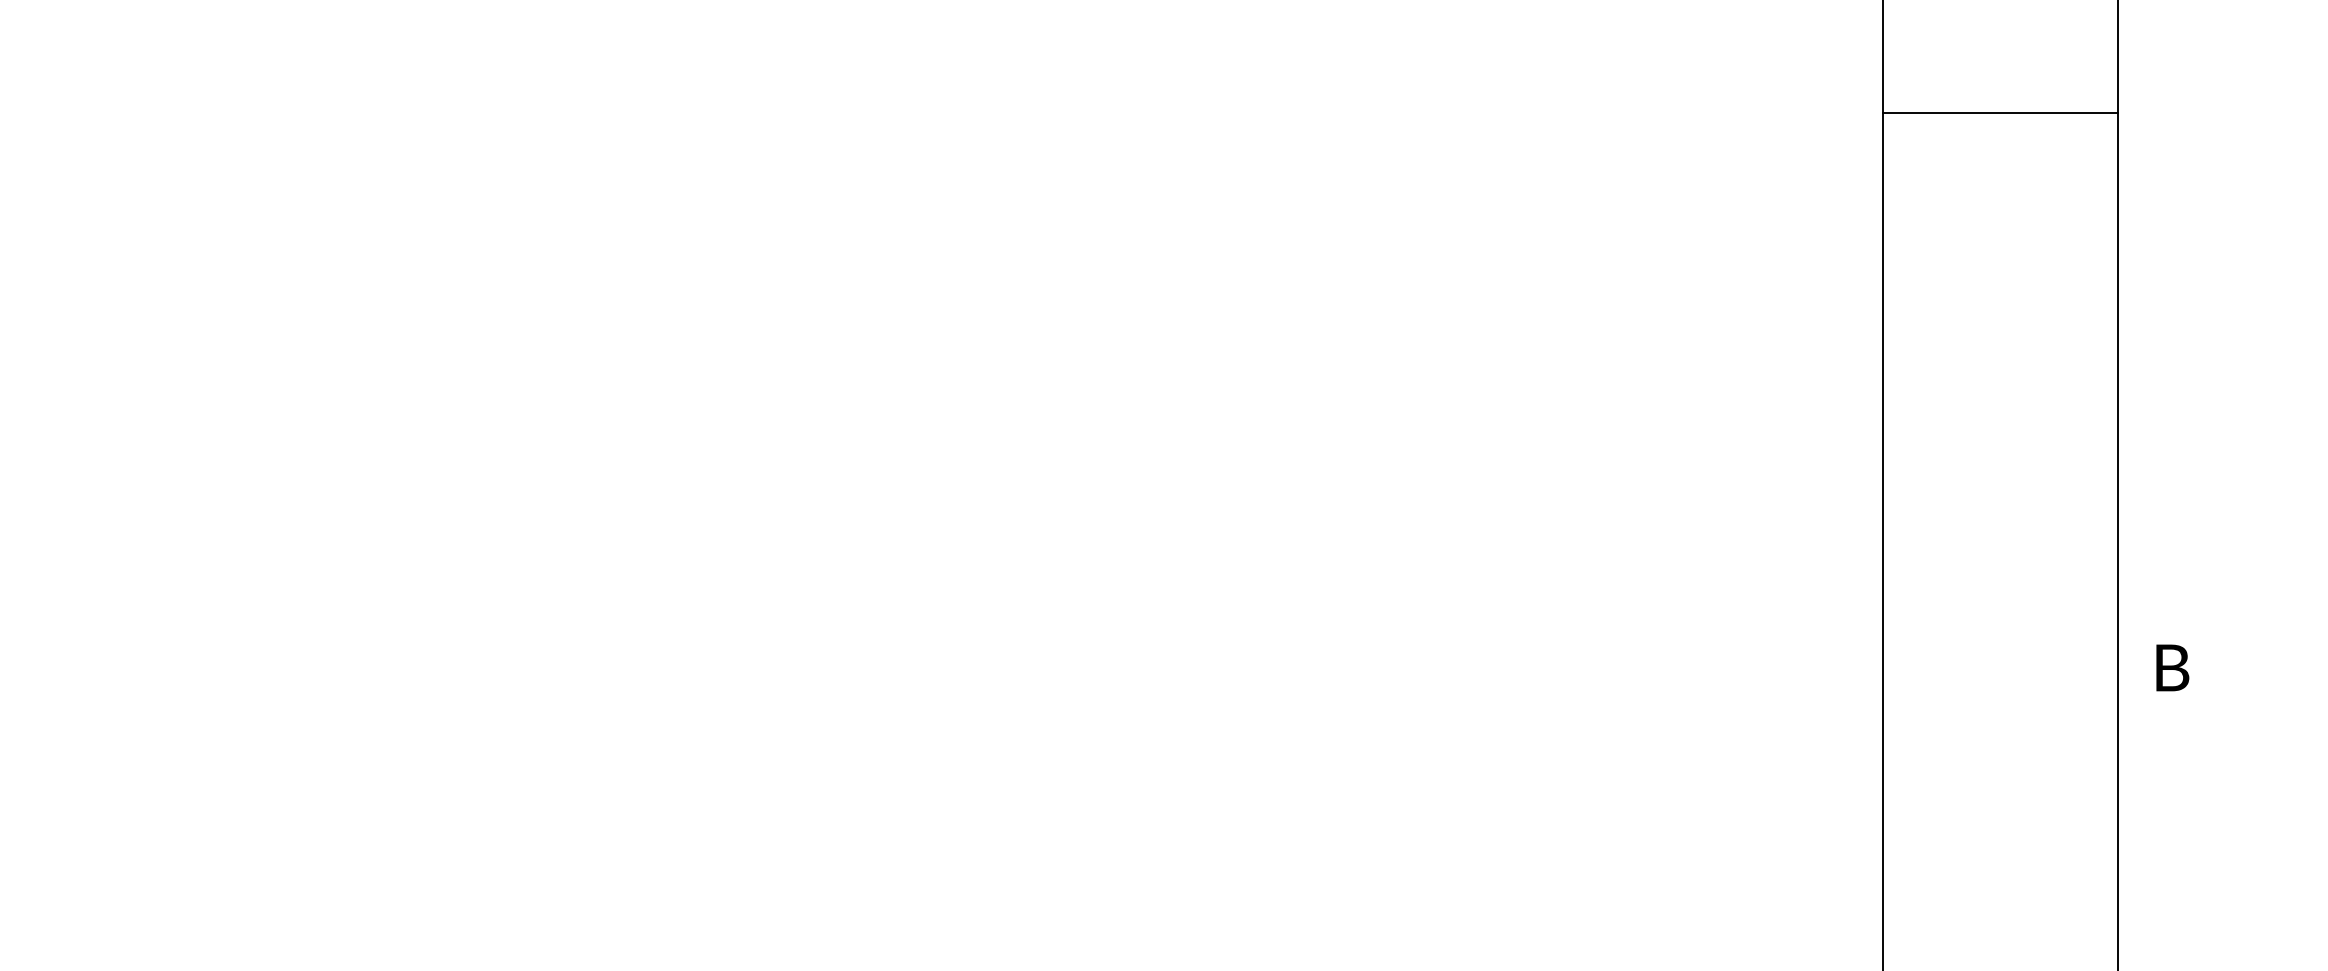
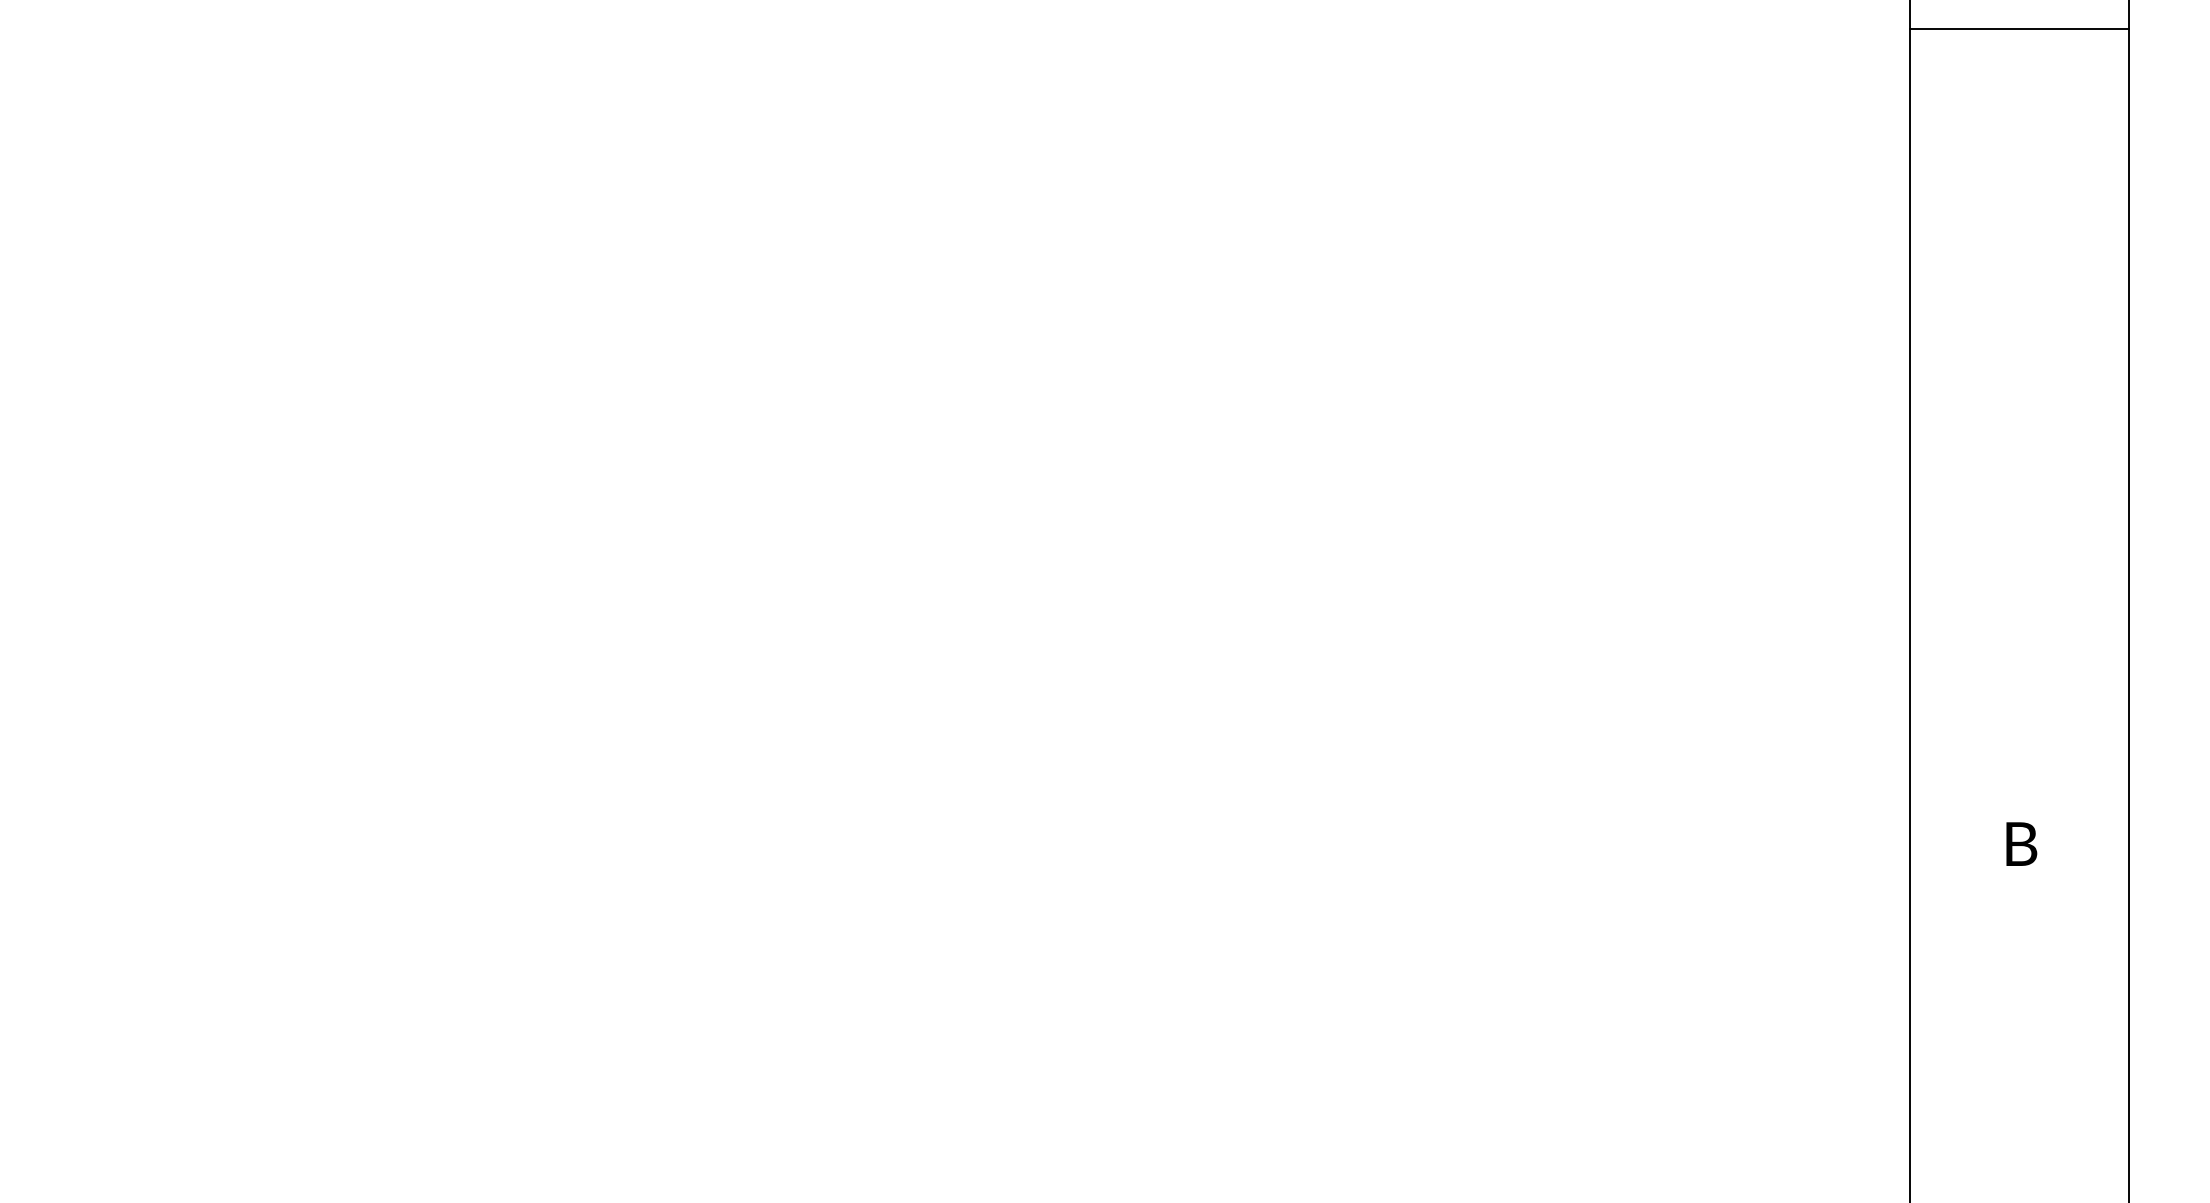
line: (2000, 113) -> (2019, 29), moved
text: (2172, 667) -> (2021, 843), moved

